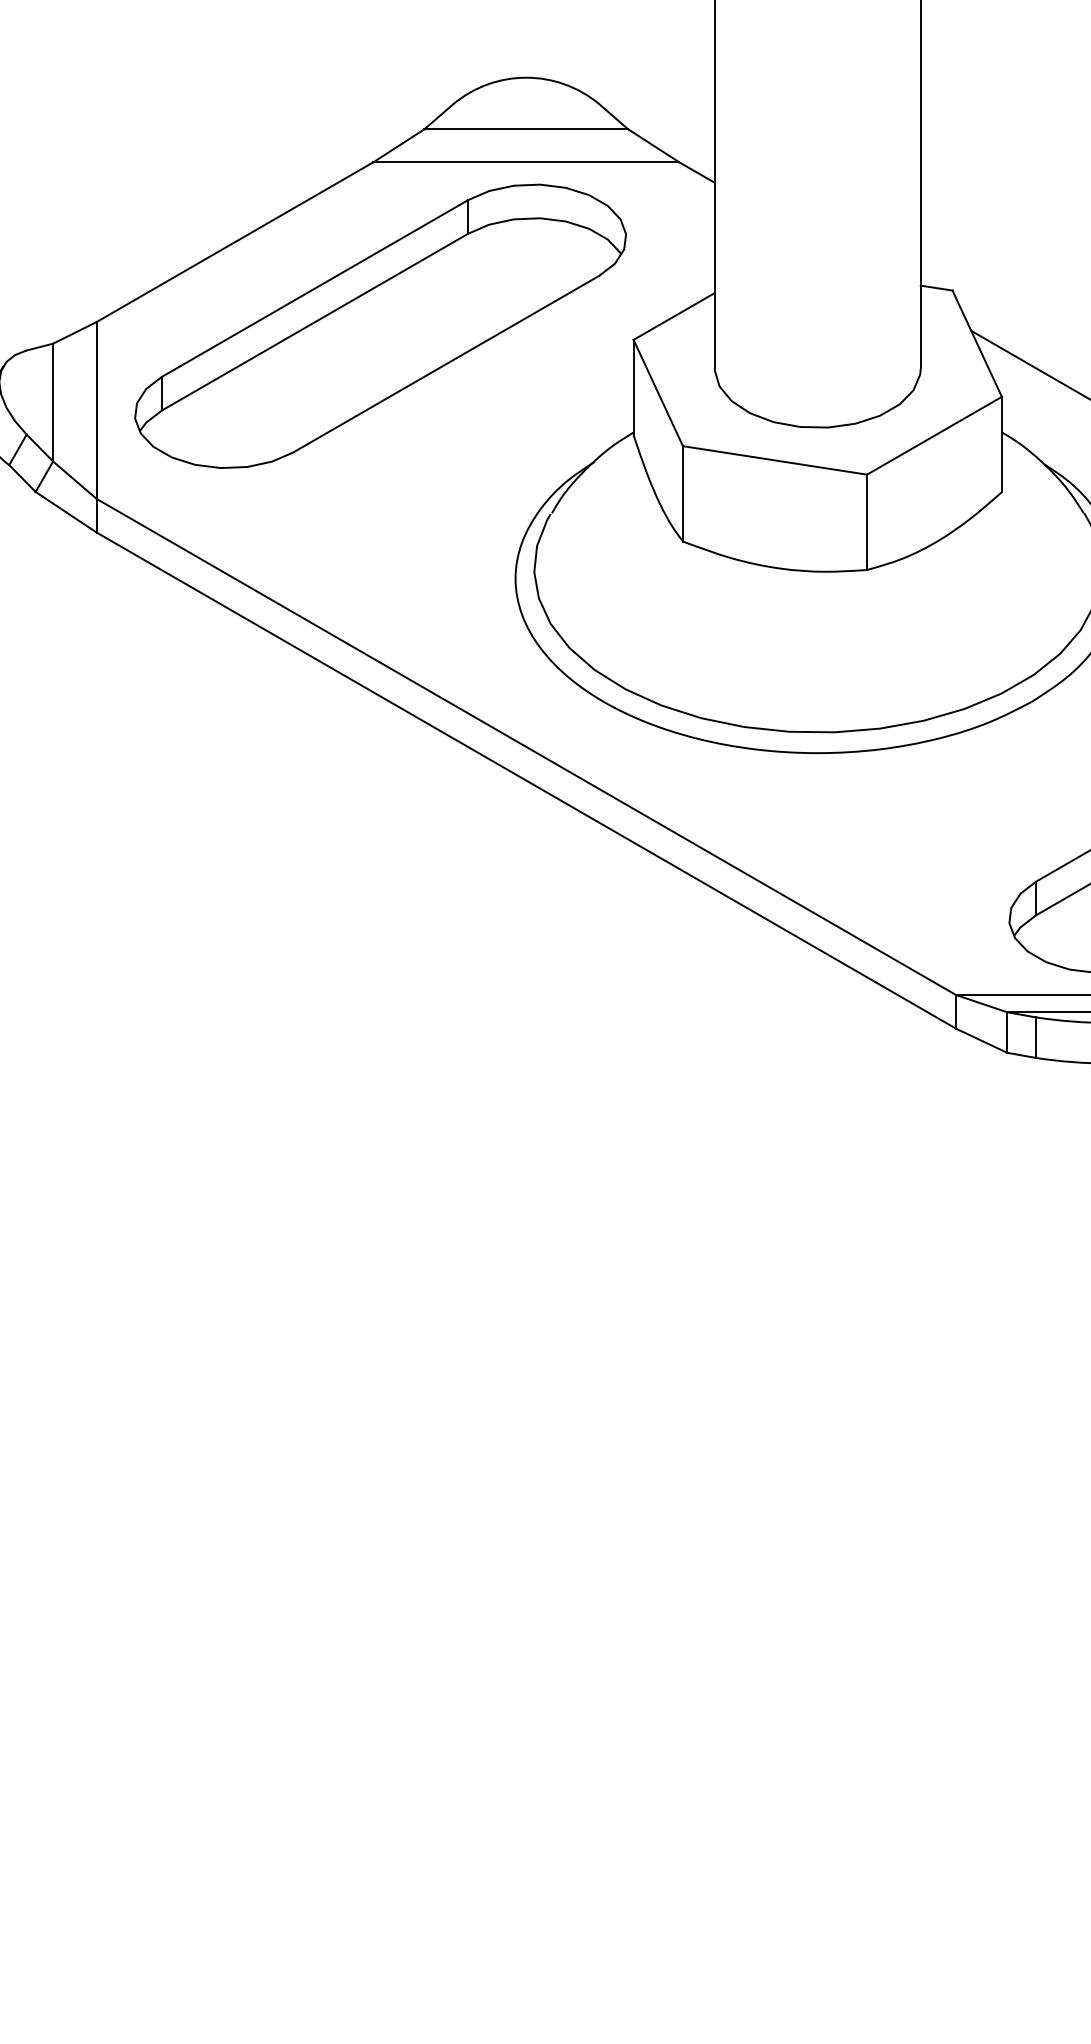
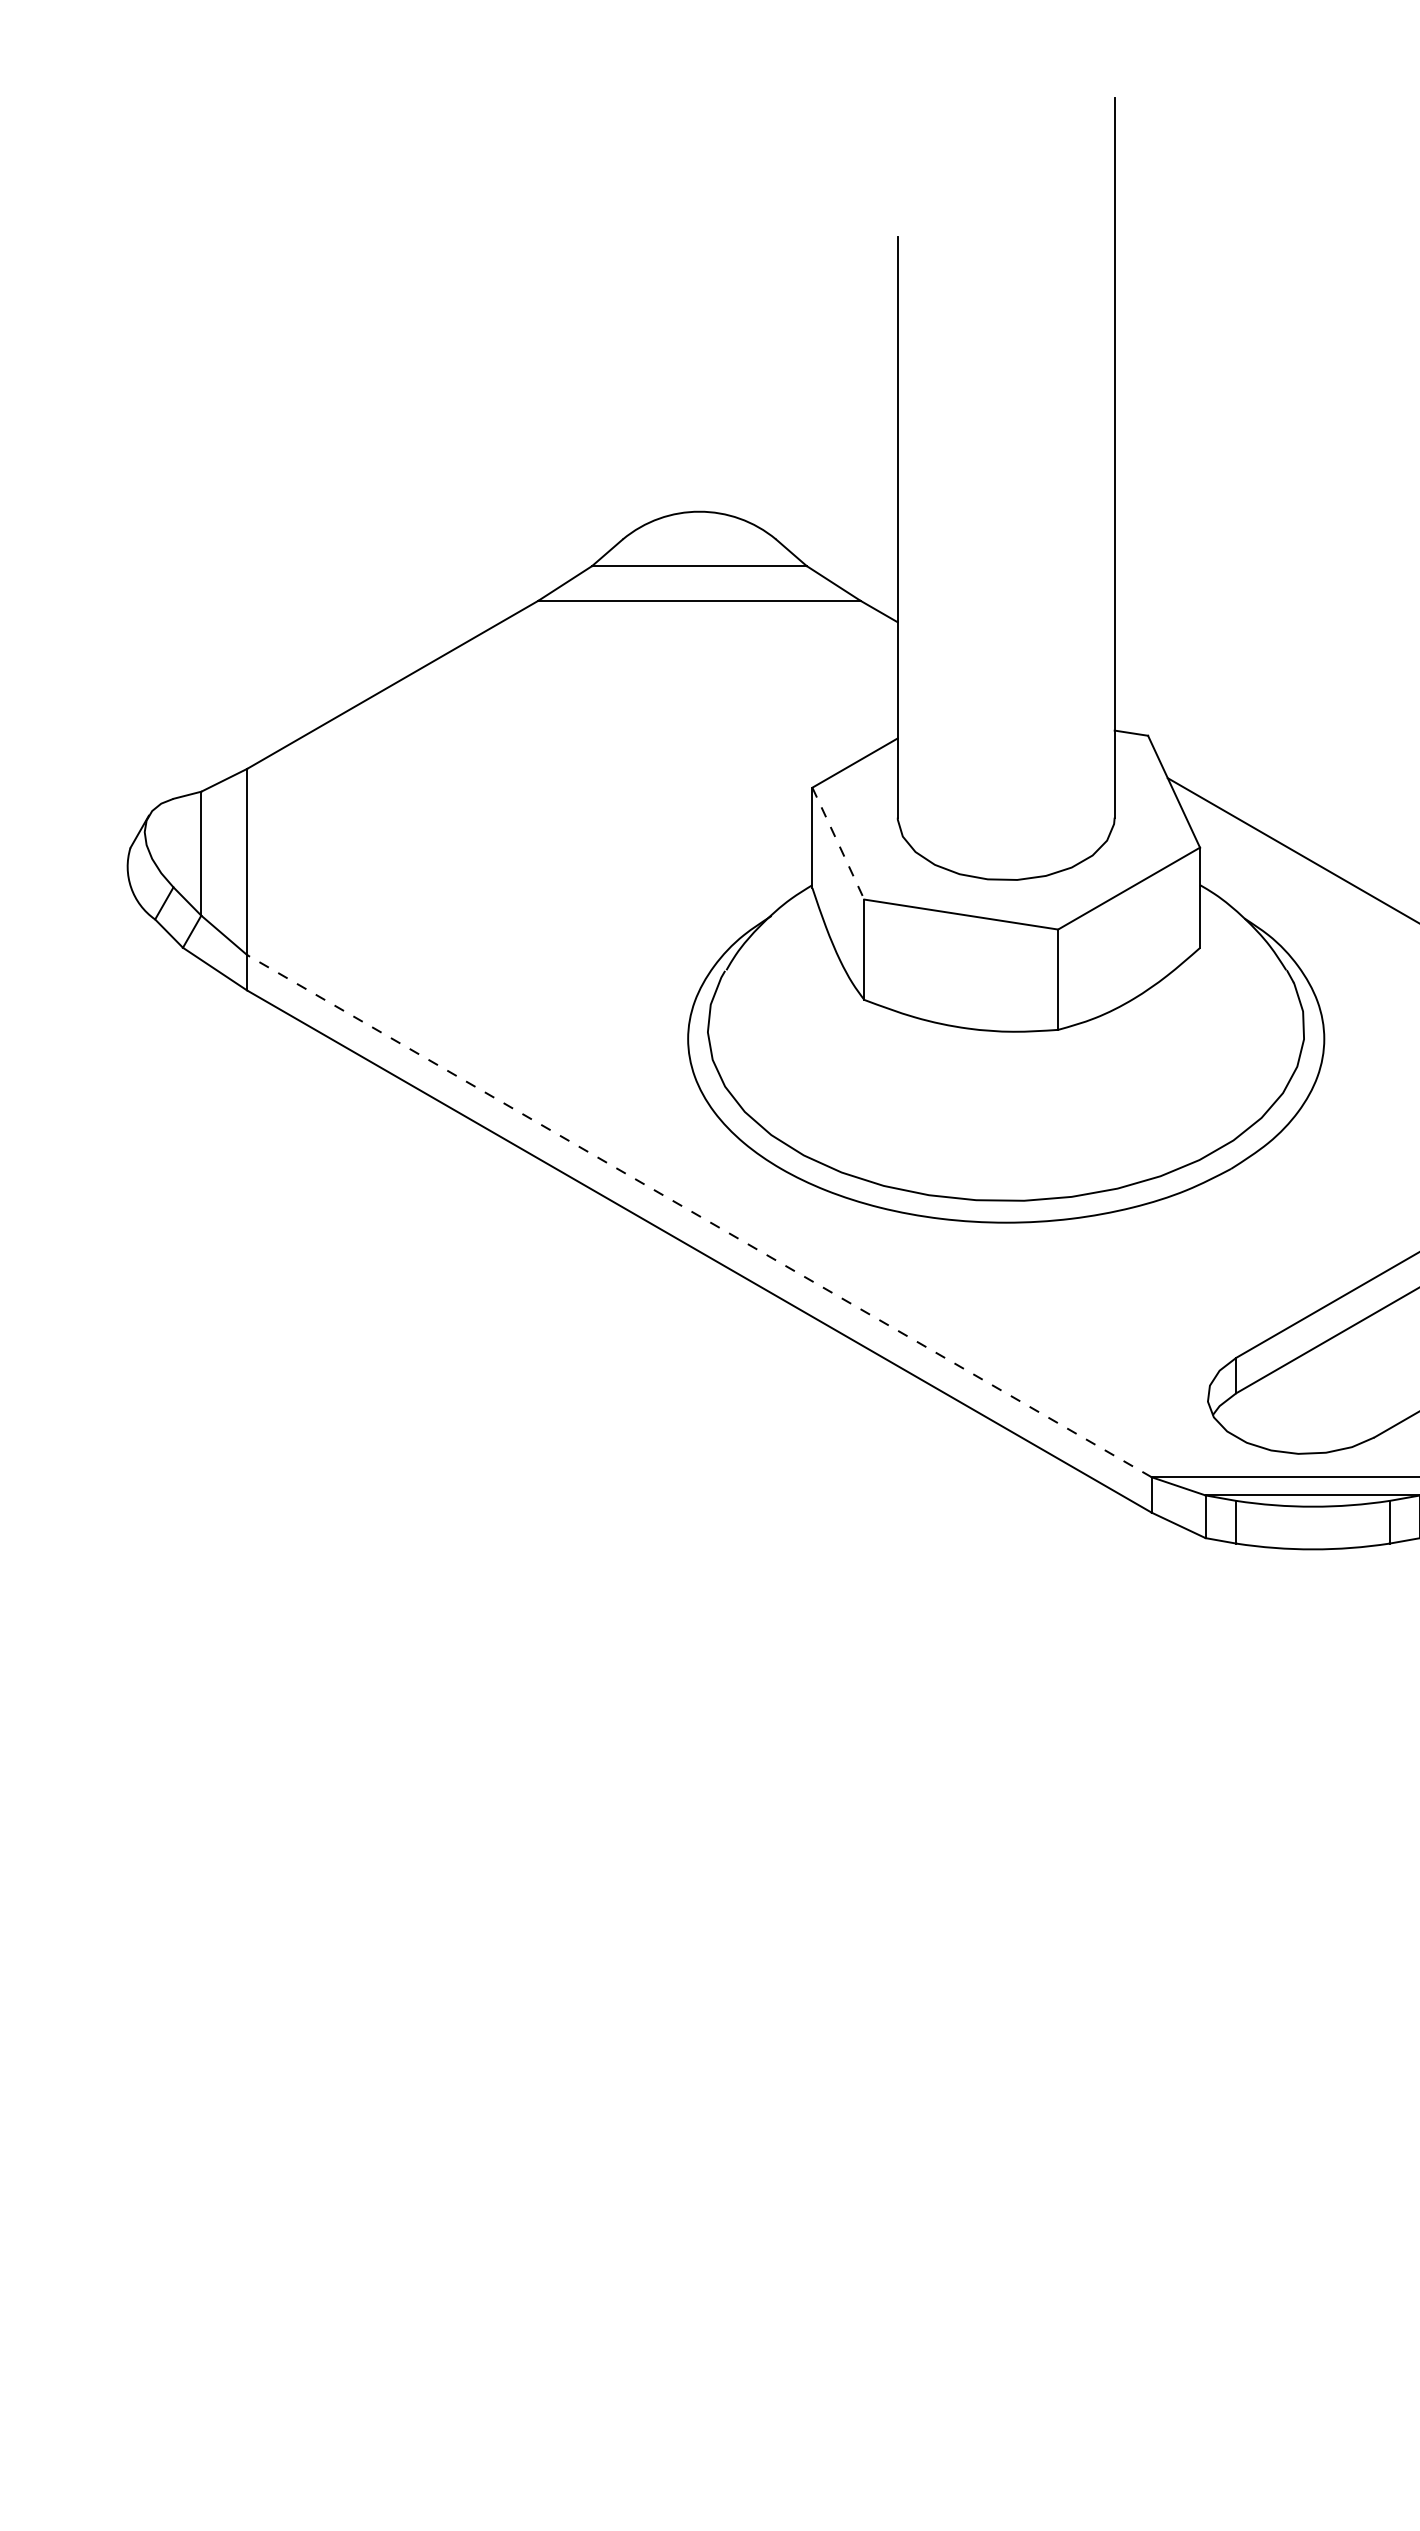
part: (380, 326) -> (545, 773), removed
line: (658, 392) -> (838, 843), solid -> dashed
line: (526, 746) -> (699, 1215), solid -> dashed

